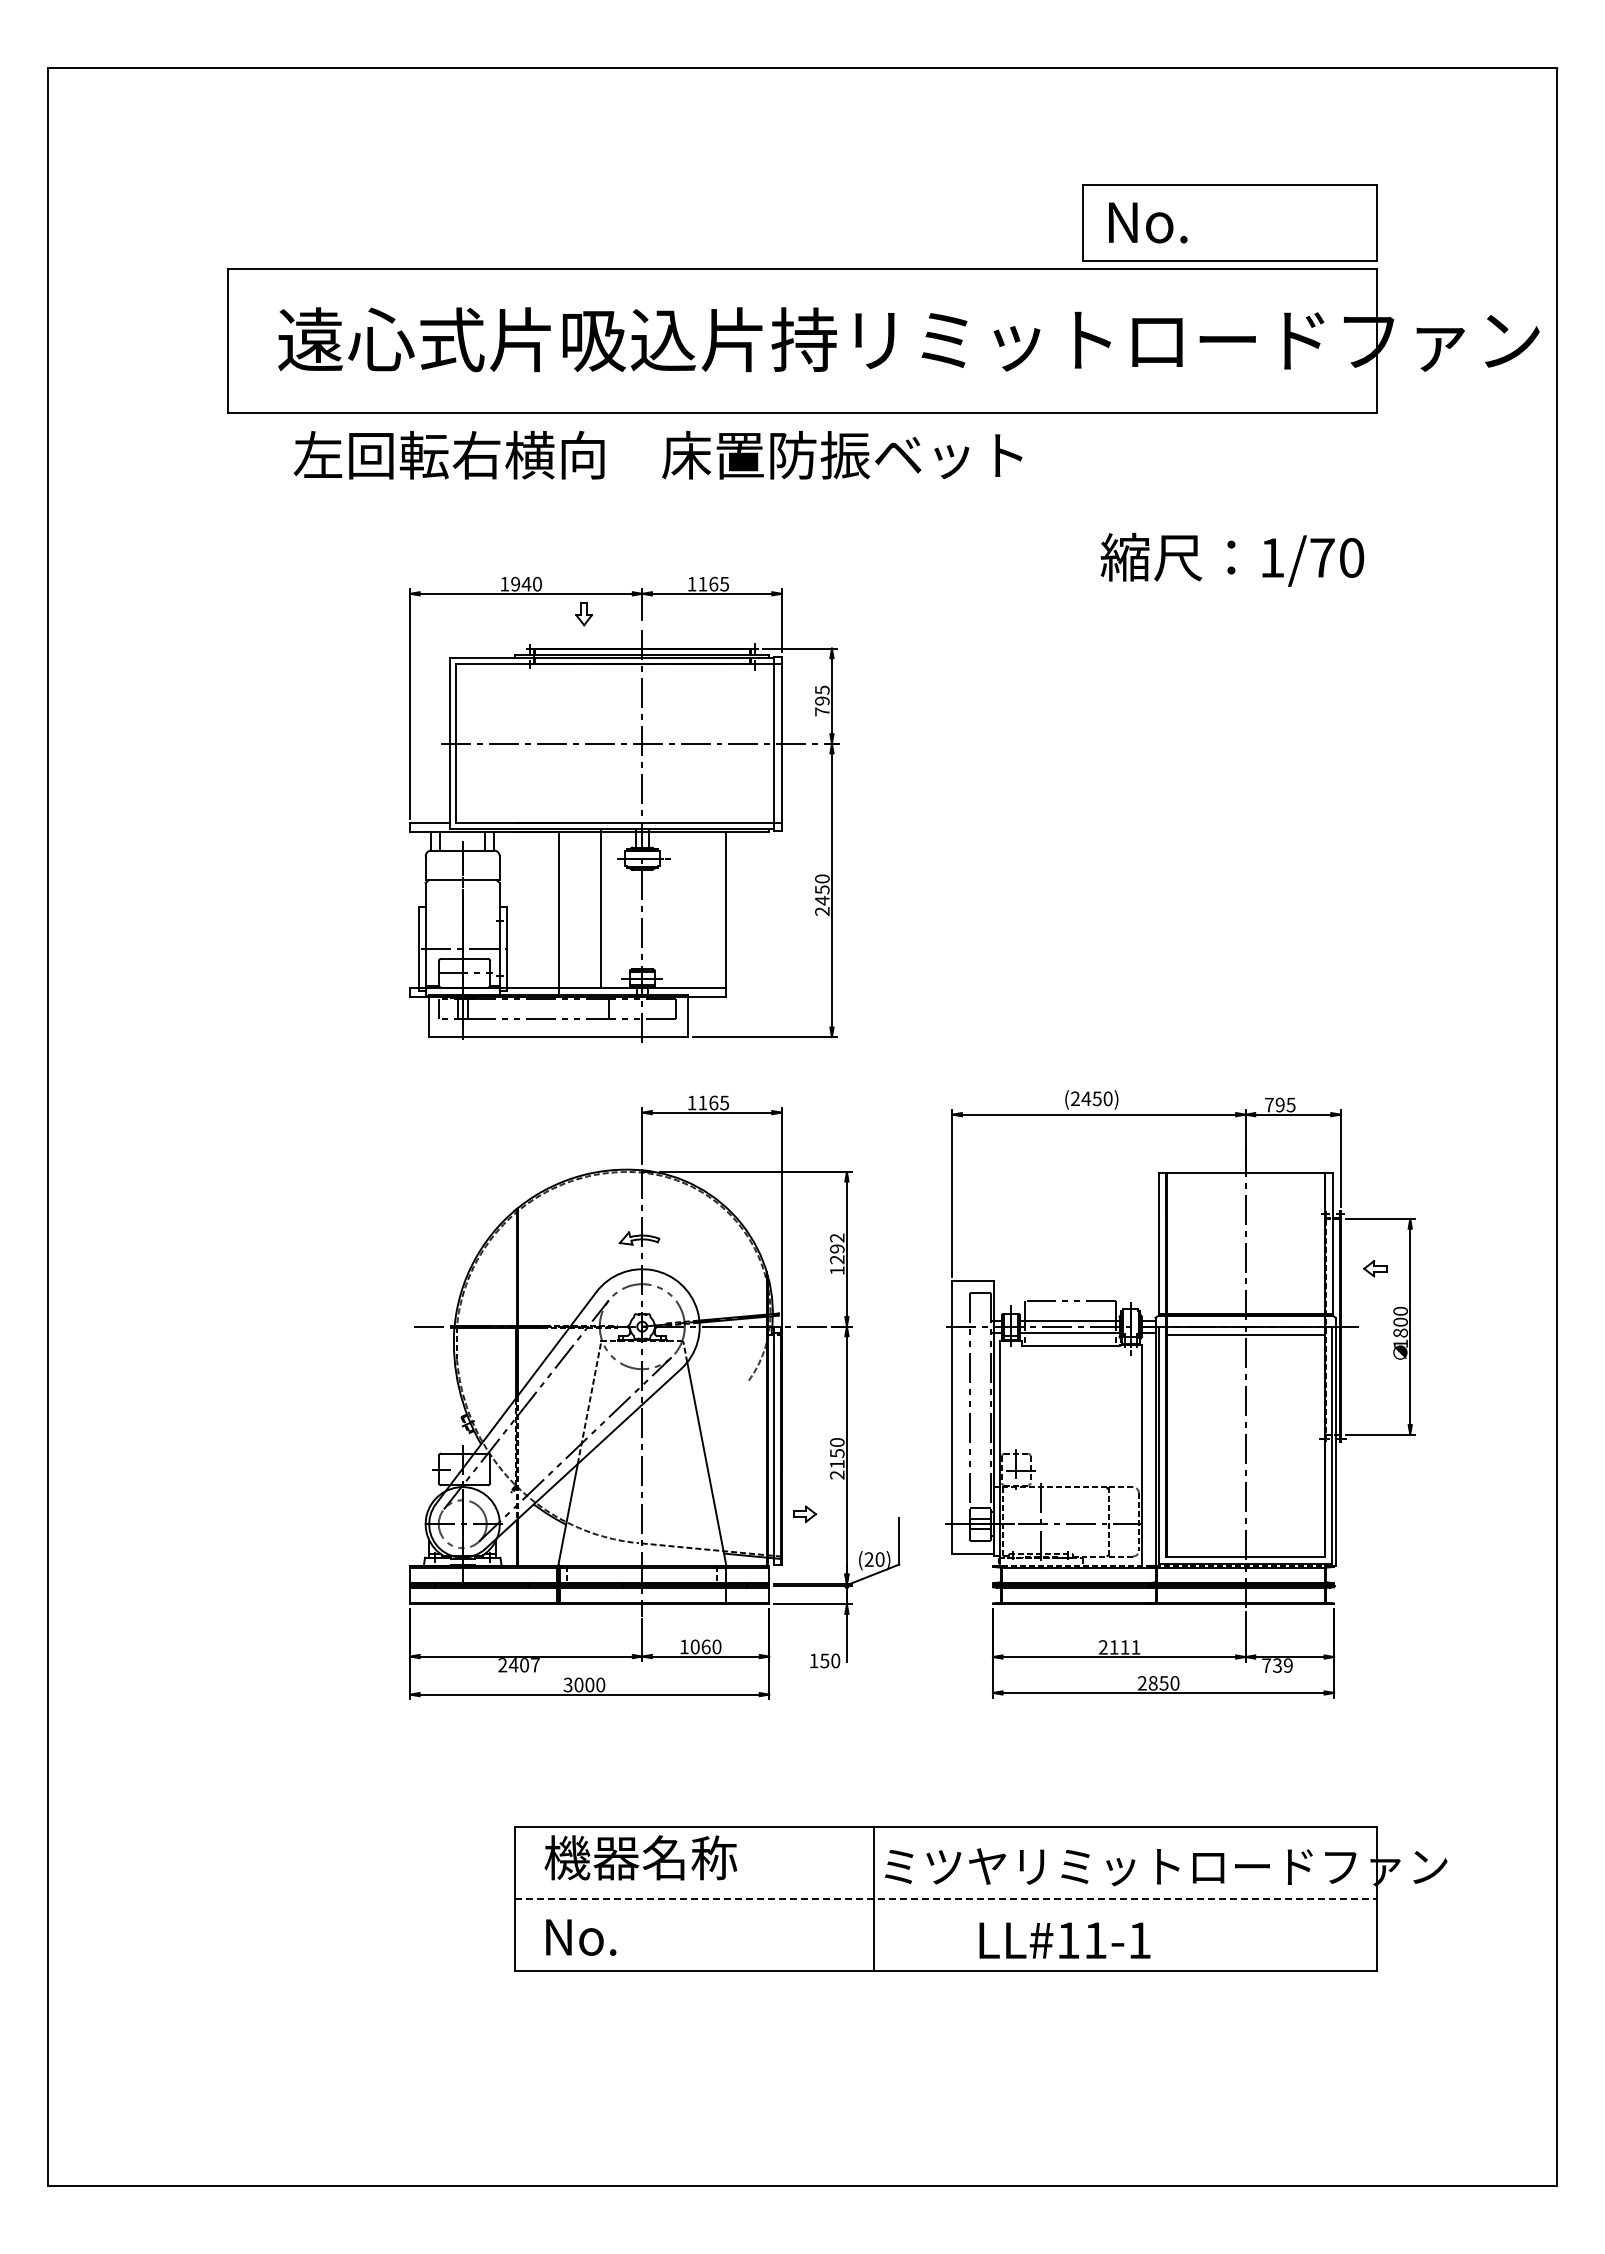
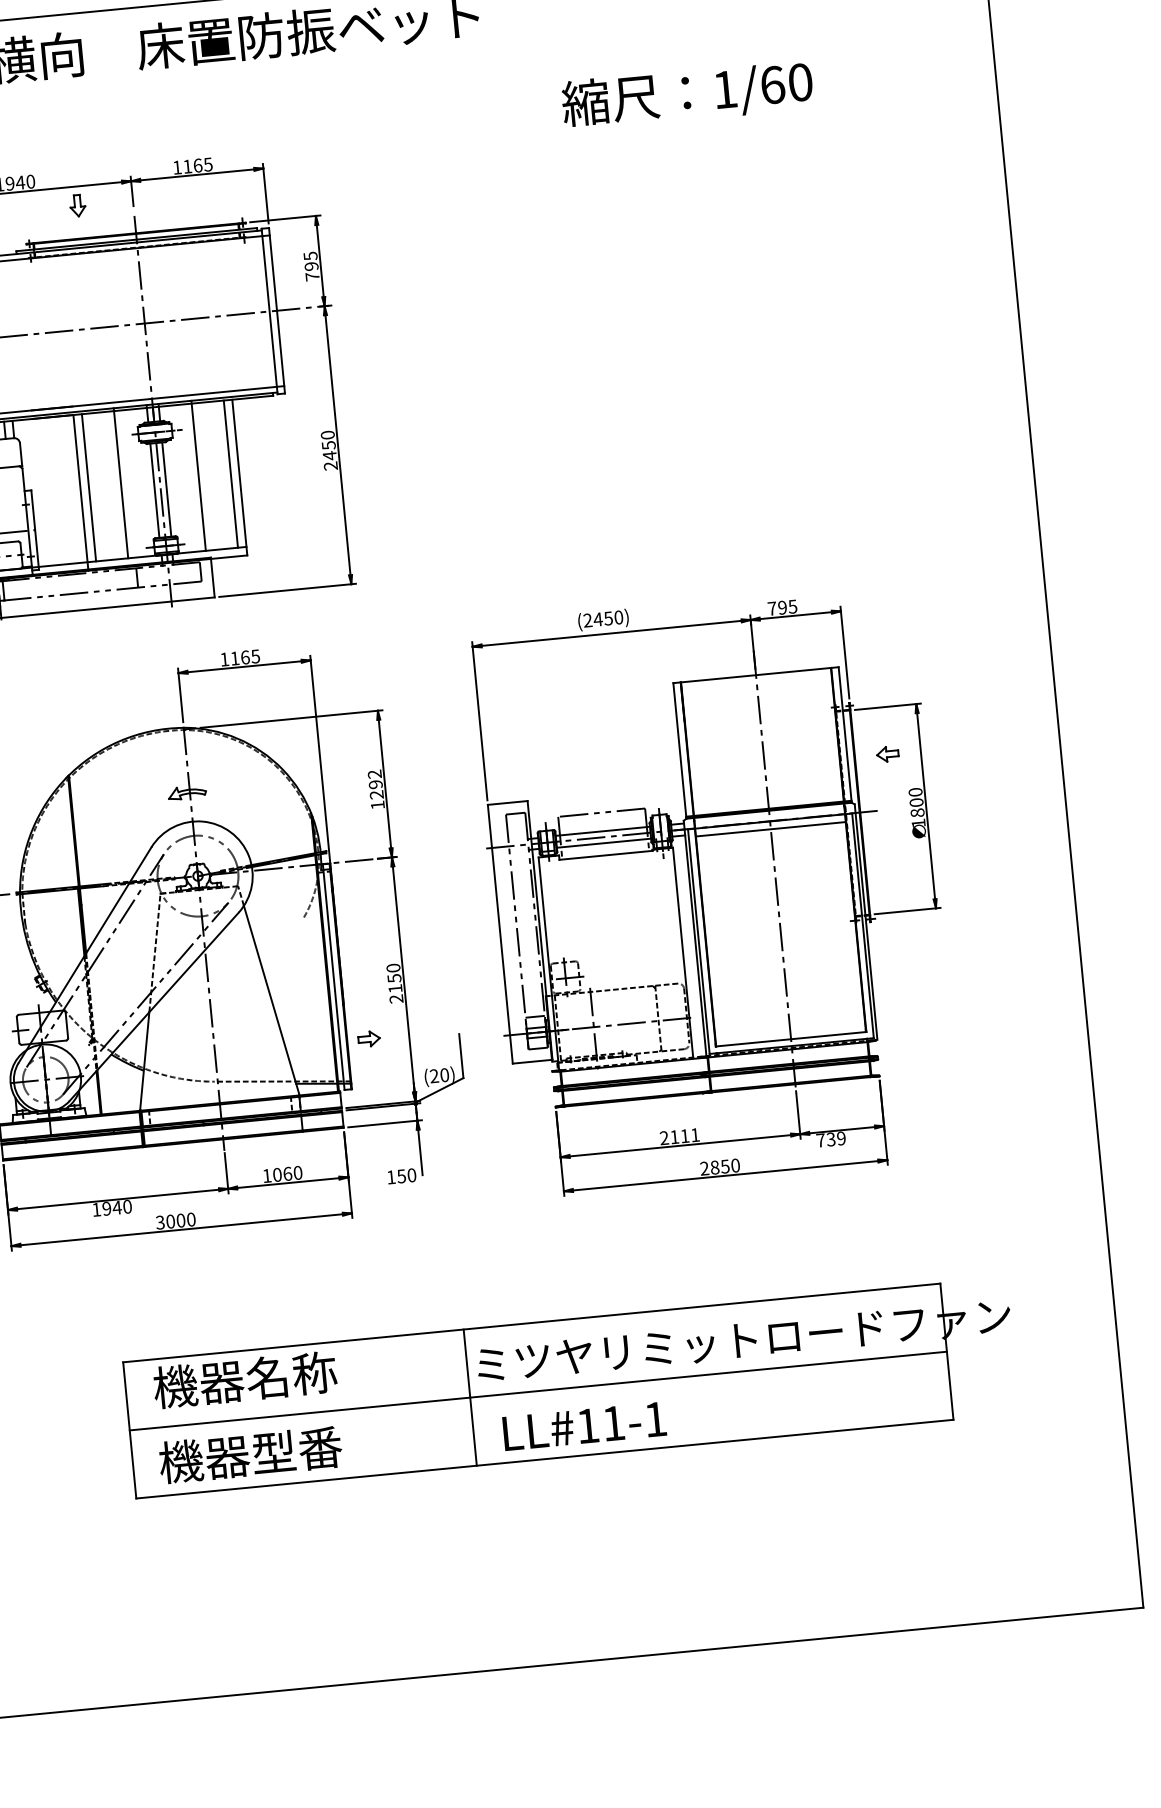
text: (1322, 557) -> (772, 84), 1/70 -> 1/60
line: (683, 908) -> (198, 475), added
line: (567, 909) -> (89, 487), added
line: (717, 909) -> (231, 473), added
line: (636, 919) -> (155, 490), added
line: (648, 919) -> (166, 489), added
text: (518, 1665) -> (111, 1208), 2407 -> 1940
line: (946, 1899) -> (538, 1391), dashed -> solid
text: (639, 1936) -> (251, 1454), No. -> 機器型番
text: (1064, 1940) -> (584, 1426), moved

